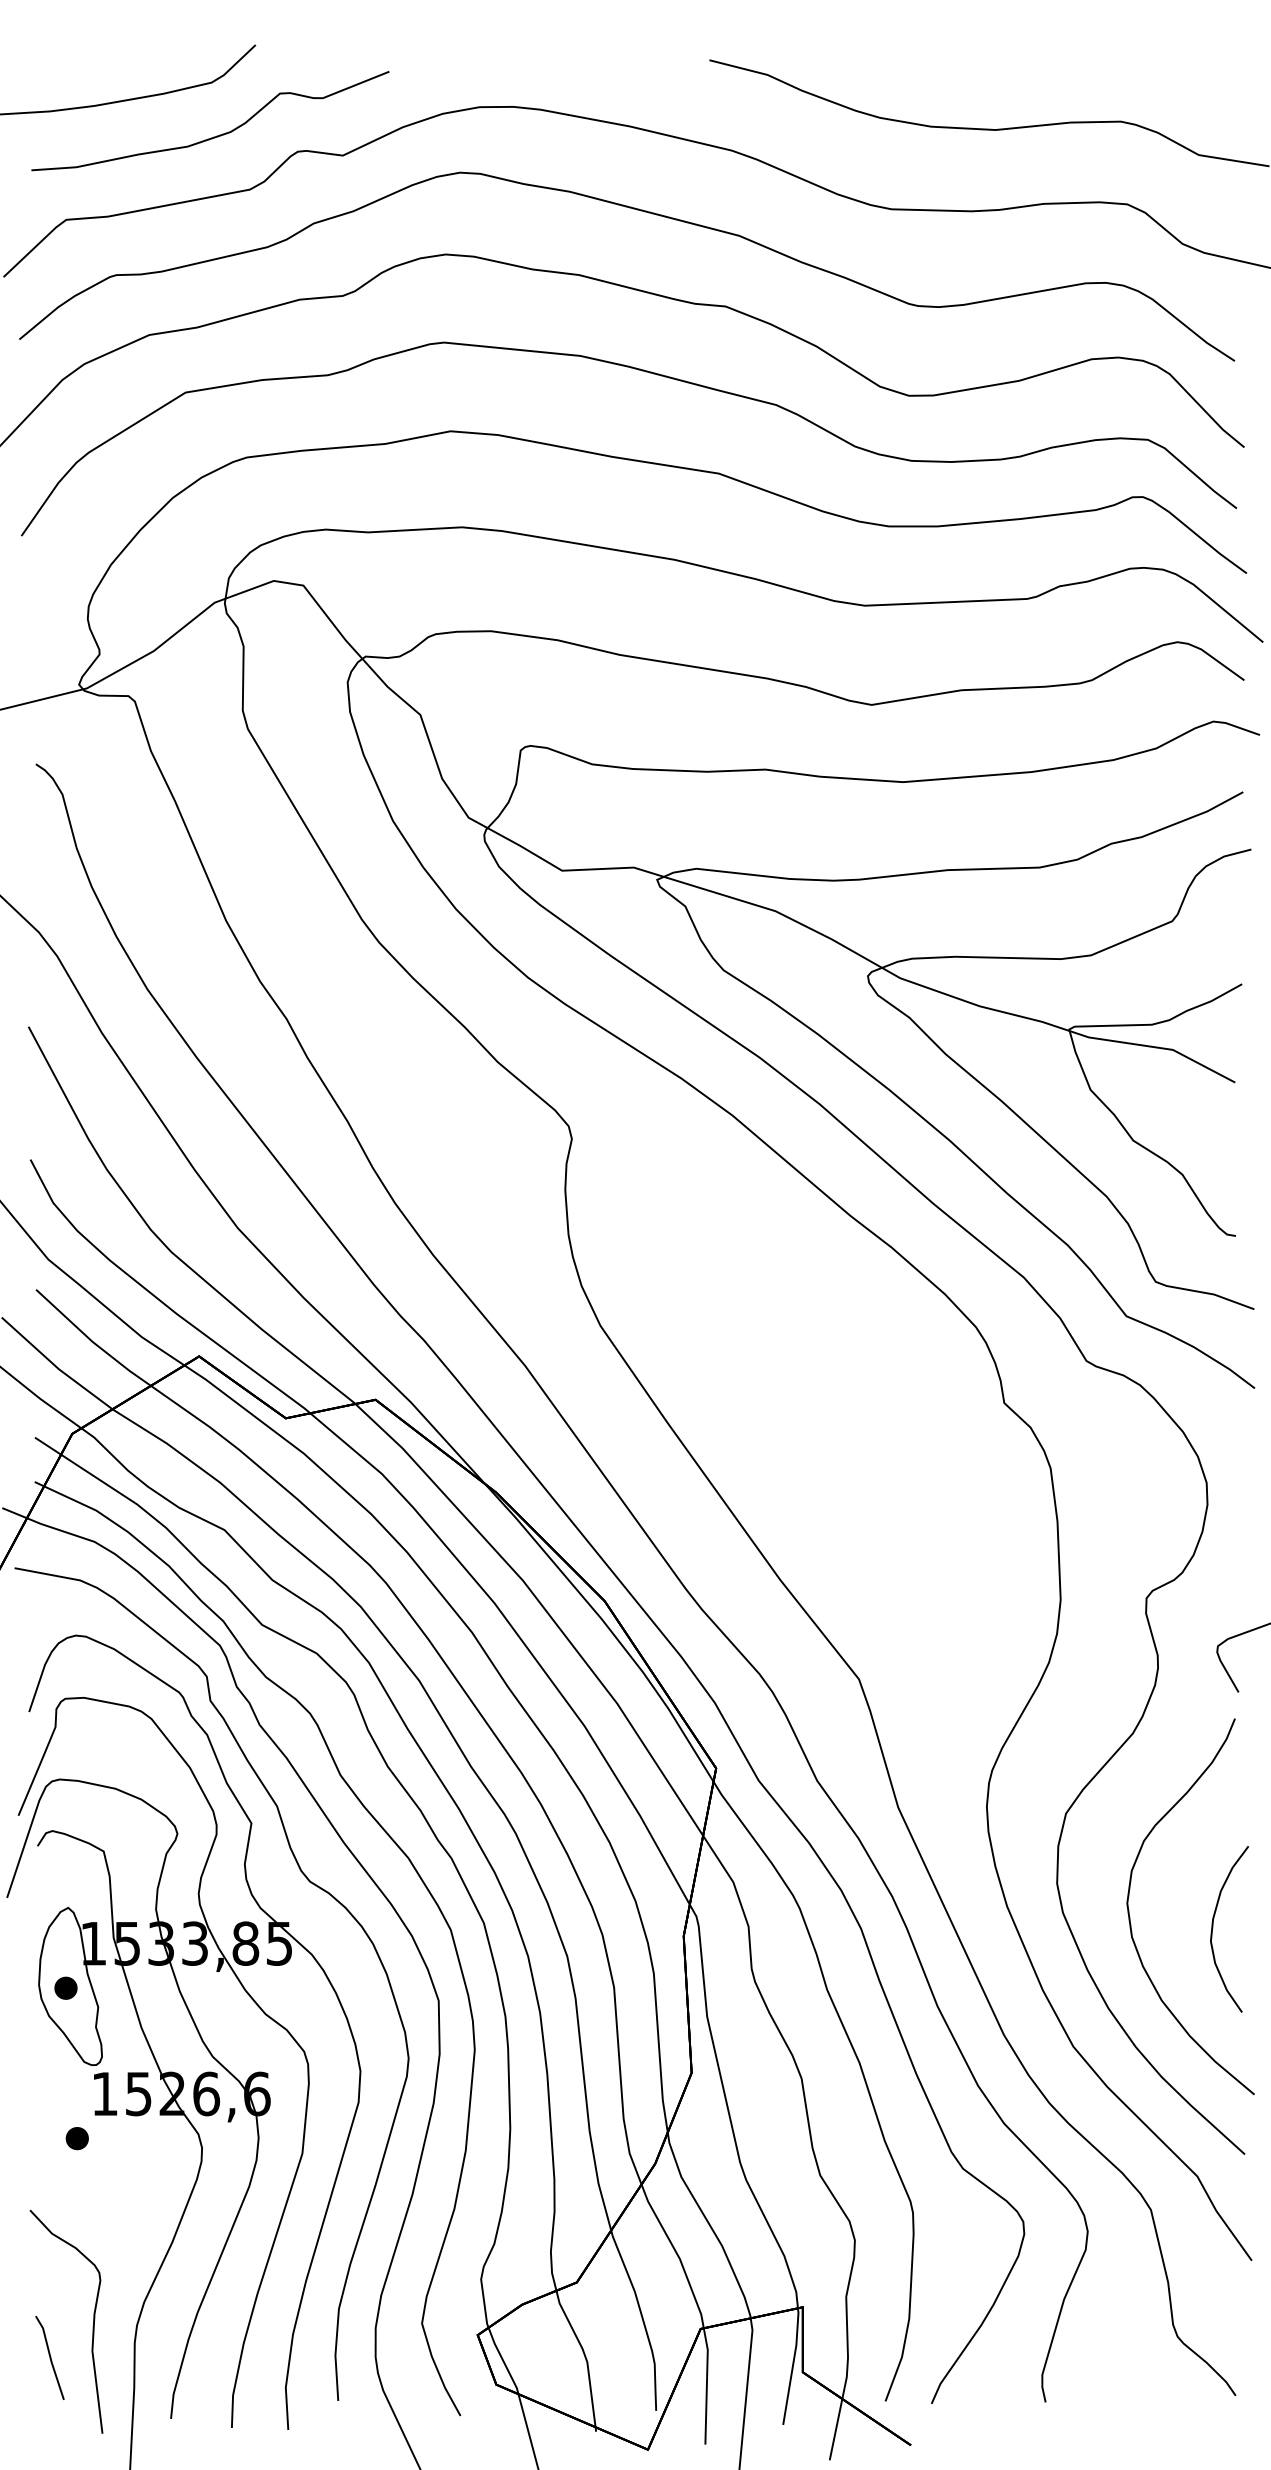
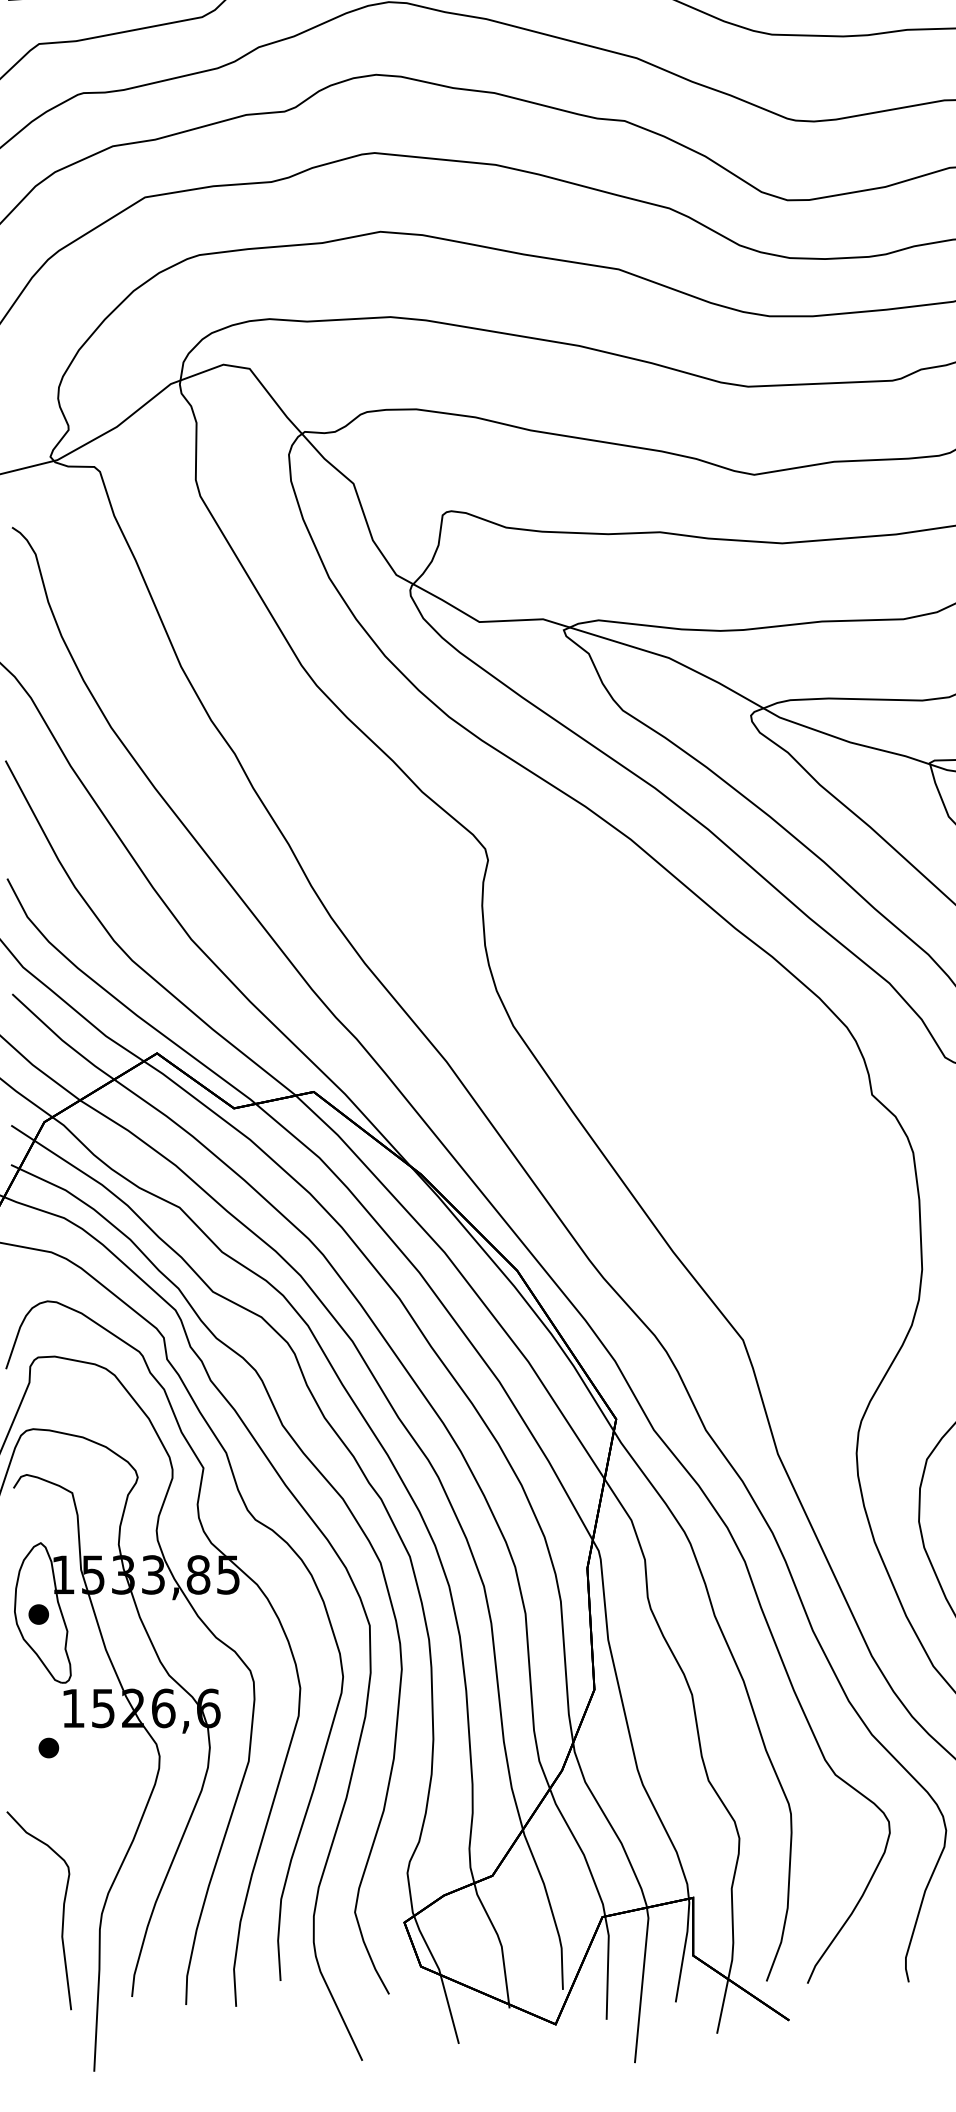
part: (49, 2357) -> (24, 1942), removed

